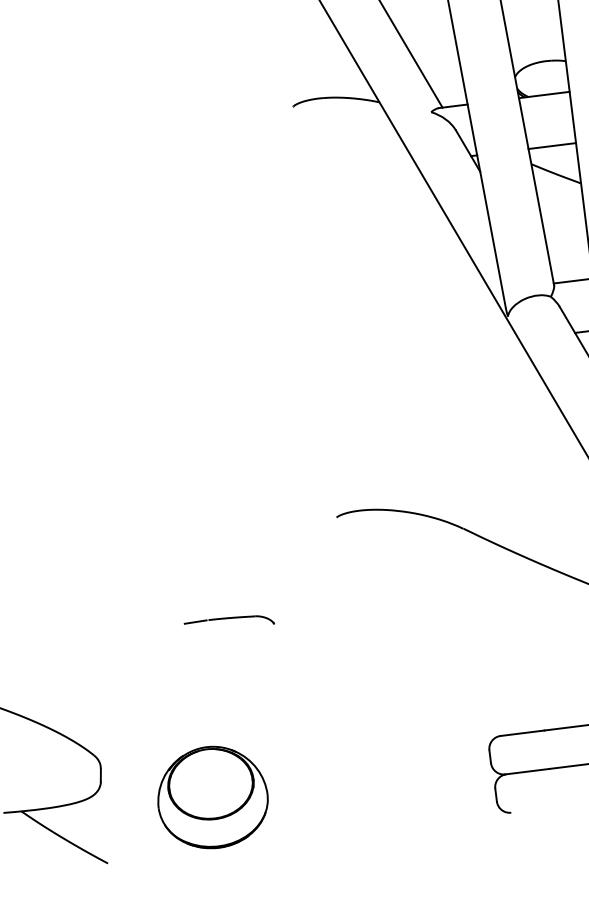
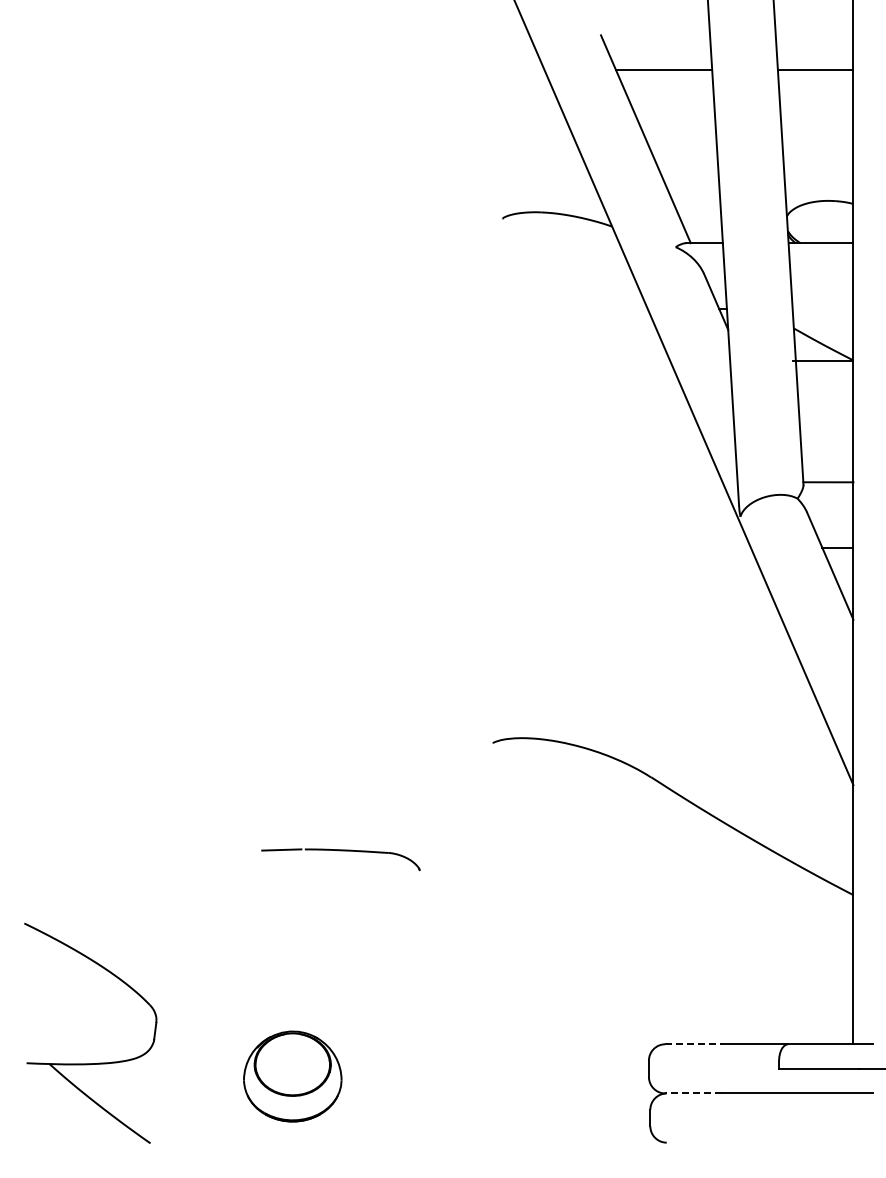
line: (551, 145) -> (822, 360), moved
part: (229, 623) -> (341, 859), size x1.4
line: (522, 733) -> (693, 1044), solid -> dashed
line: (526, 771) -> (692, 1093), solid -> dashed
part: (212, 797) -> (292, 1076), size x0.7

